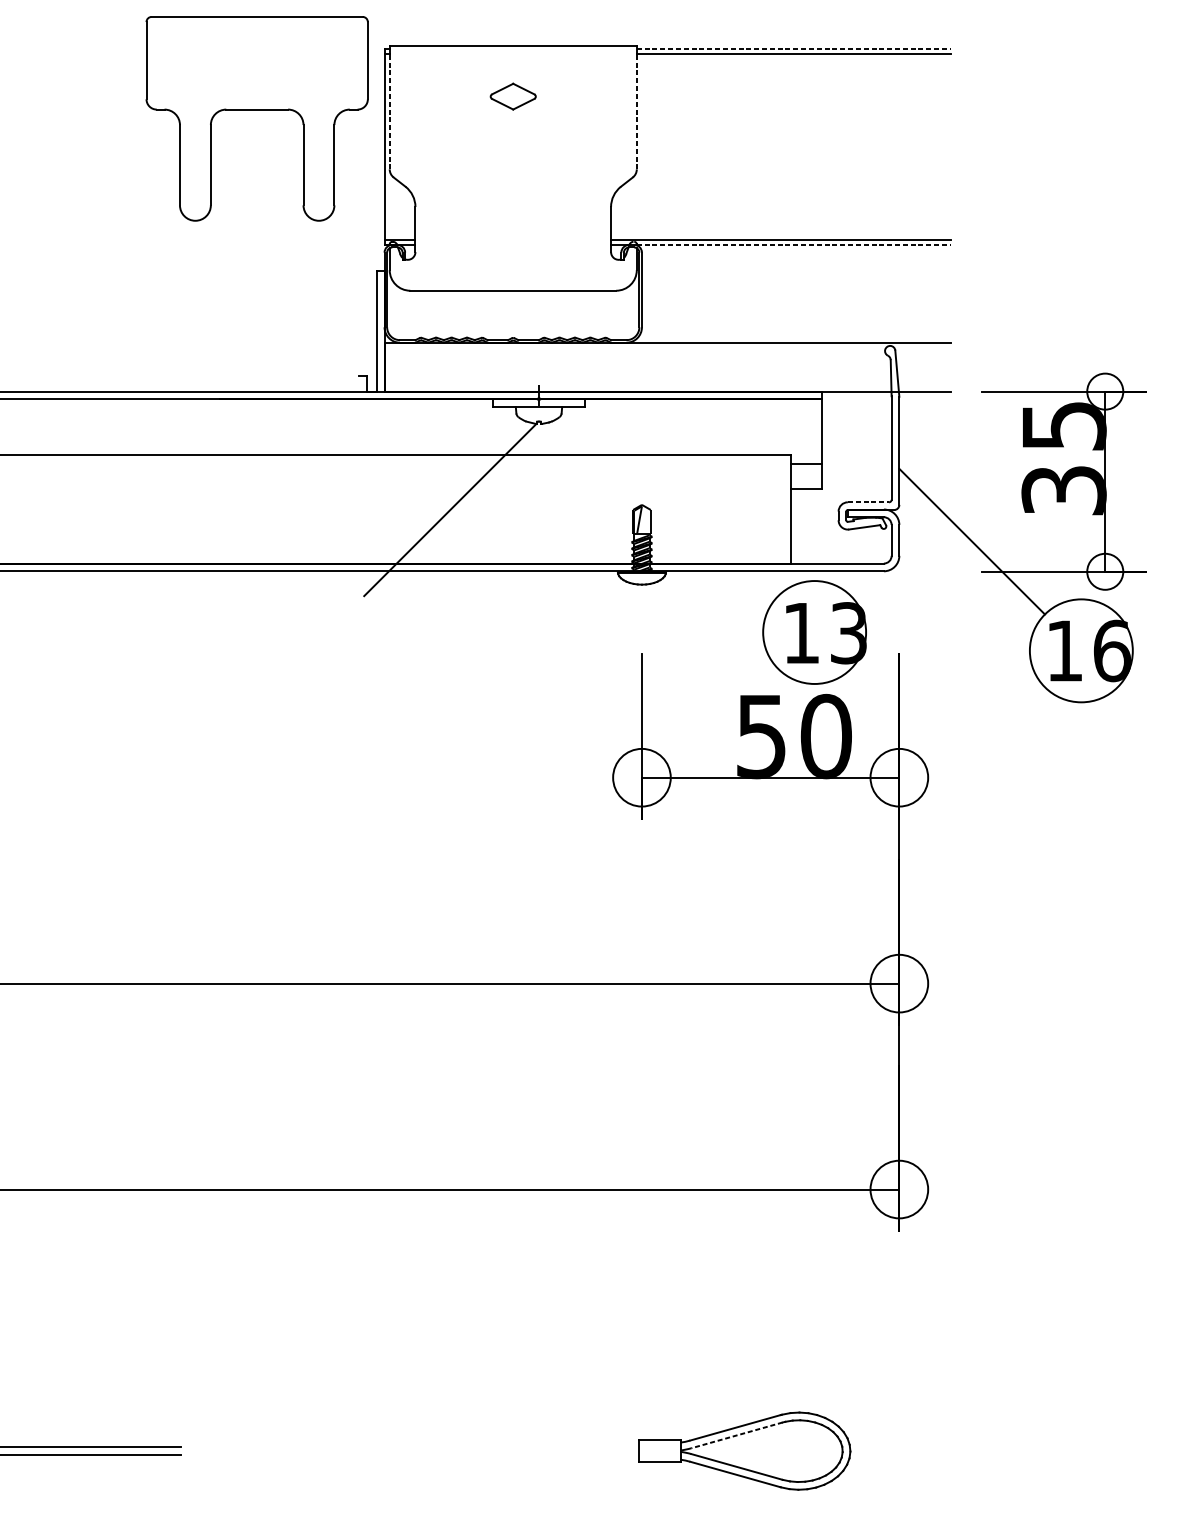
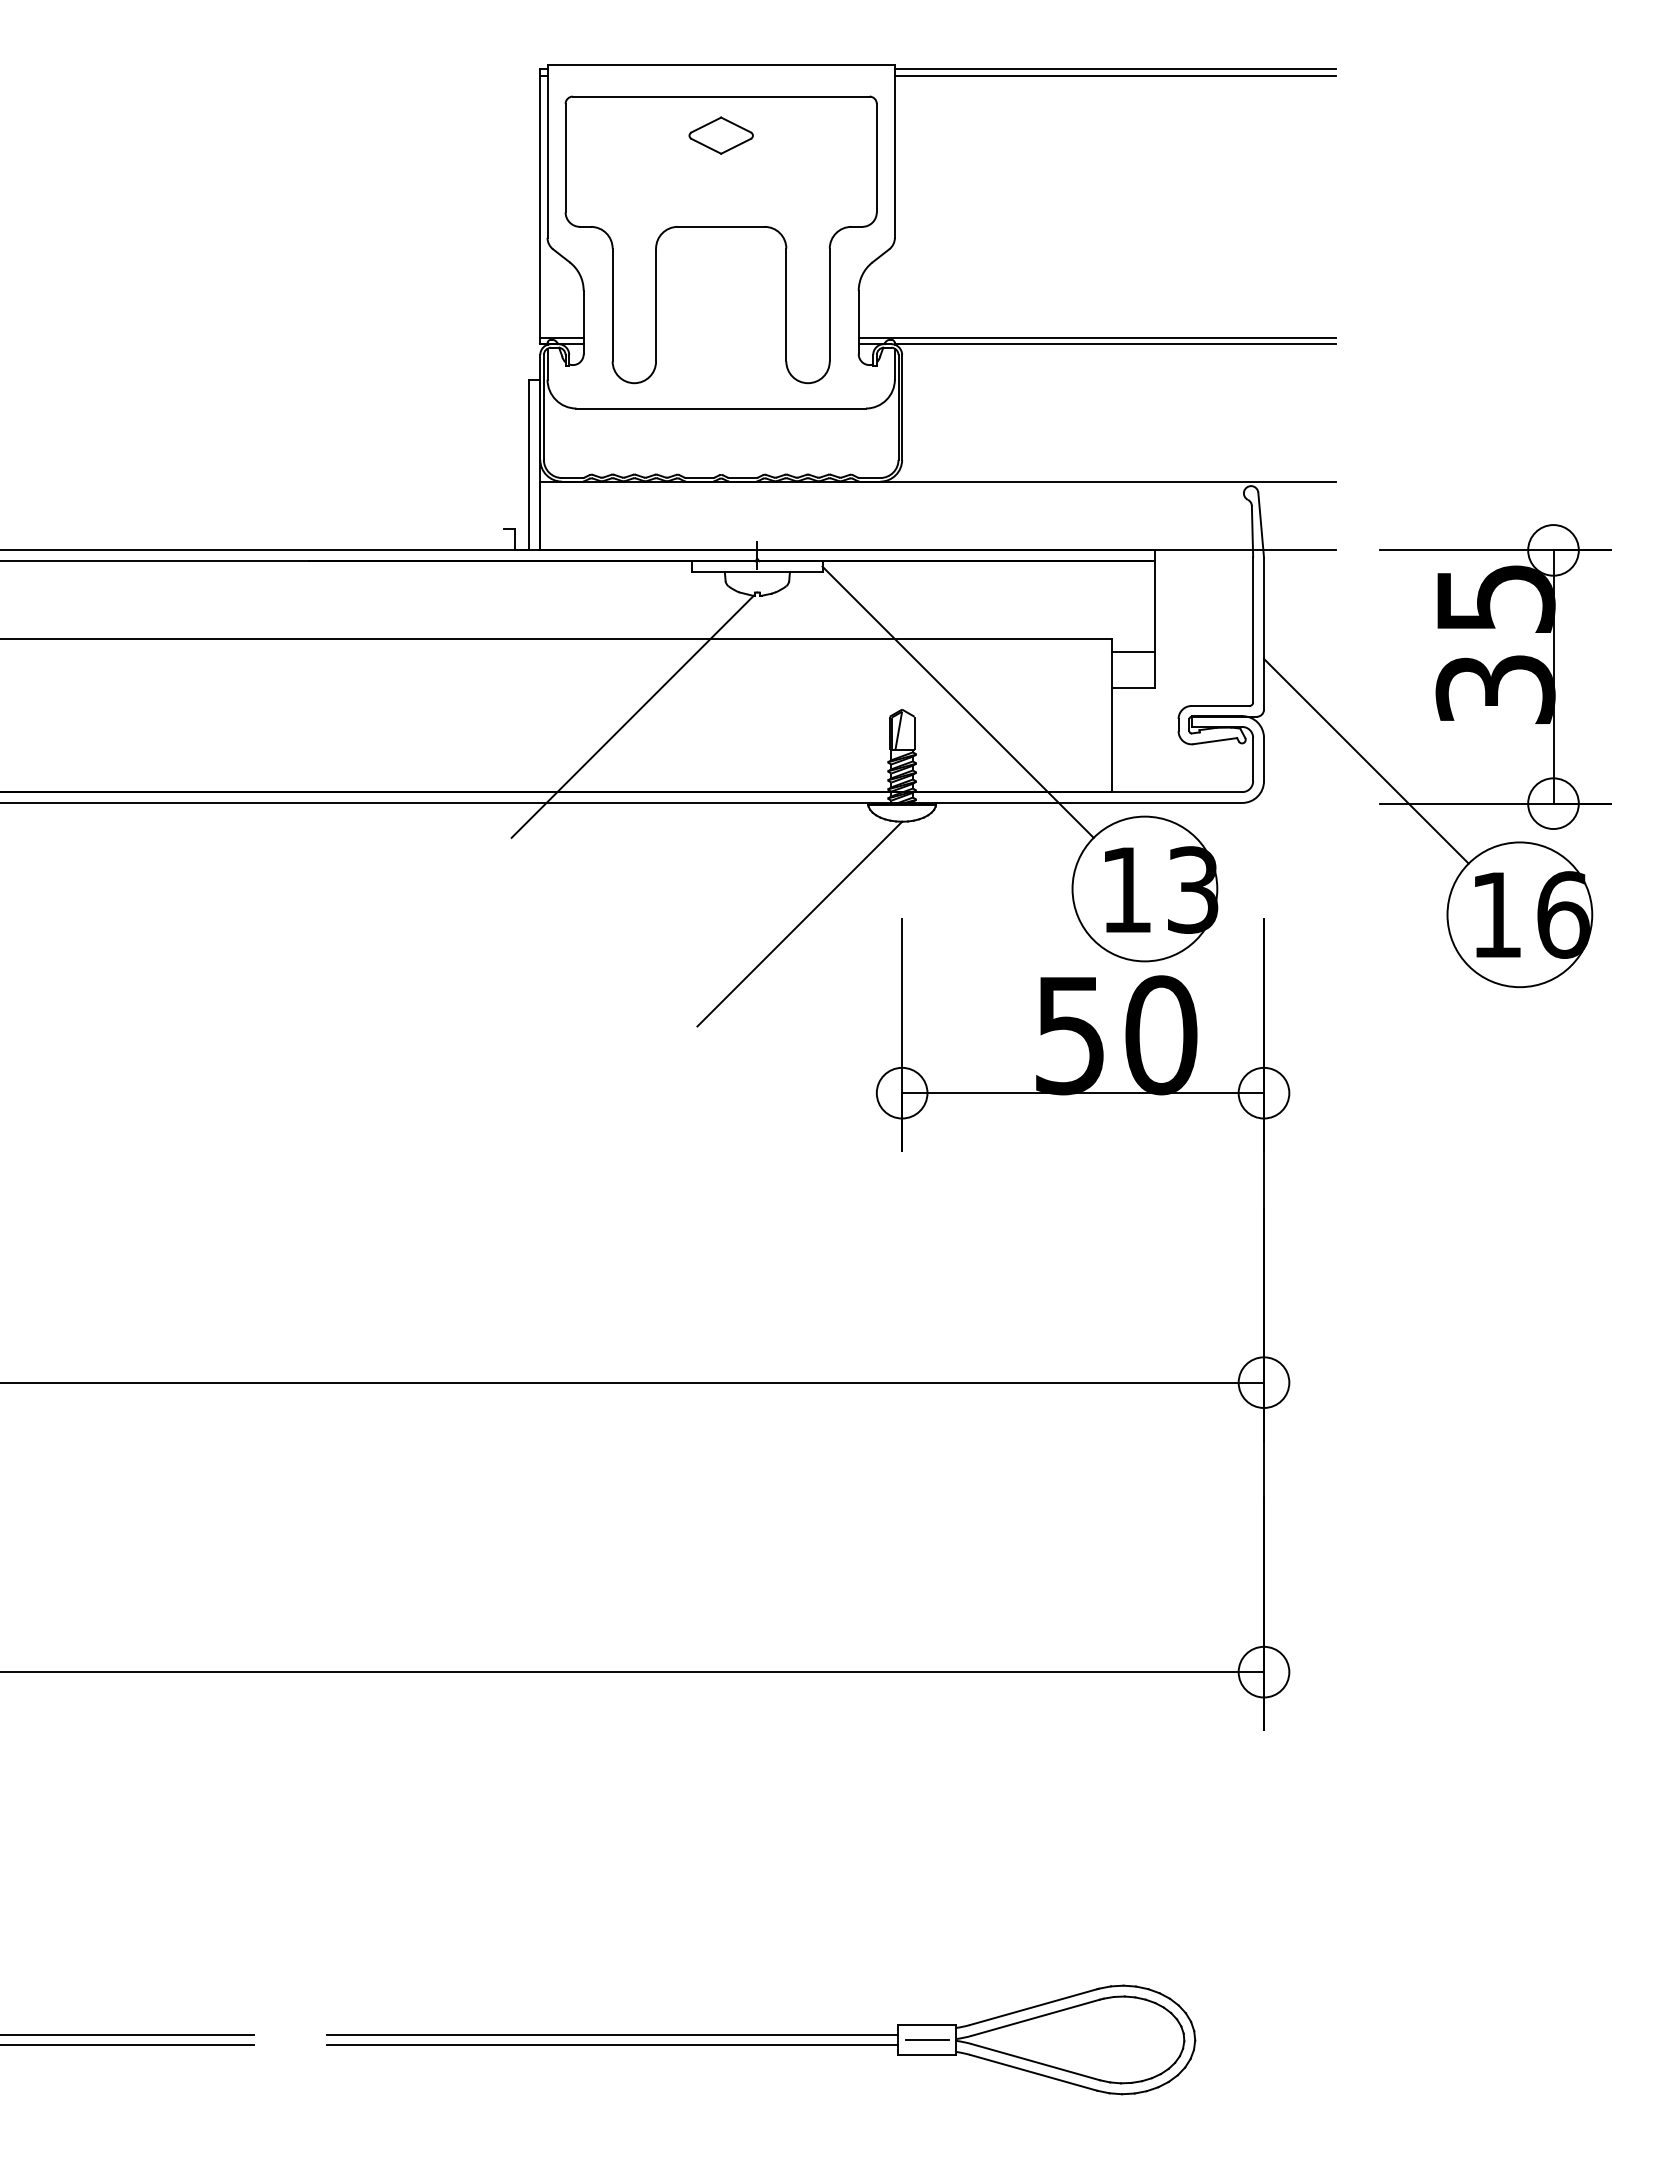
line: (793, 49) -> (1115, 69), dashed -> solid
part: (256, 110) -> (720, 227), moved
line: (389, 111) -> (547, 156), dashed -> solid
line: (636, 111) -> (894, 156), dashed -> solid
line: (793, 245) -> (1115, 344), dashed -> solid
line: (681, 499) -> (957, 701), added
line: (868, 501) -> (1220, 705), dashed -> solid
line: (568, 657) -> (799, 923), added
circle: (641, 777) -> (901, 1092), size x0.62
circle: (898, 777) -> (1263, 1092), size x0.62
circle: (898, 983) -> (1263, 1382), size x0.62
circle: (898, 1189) -> (1263, 1671), size x0.62
line: (736, 1435) -> (1035, 2017), dashed -> solid
line: (435, 1447) -> (612, 2034), added
line: (659, 1450) -> (927, 2039), added
line: (435, 1455) -> (612, 2045), added

